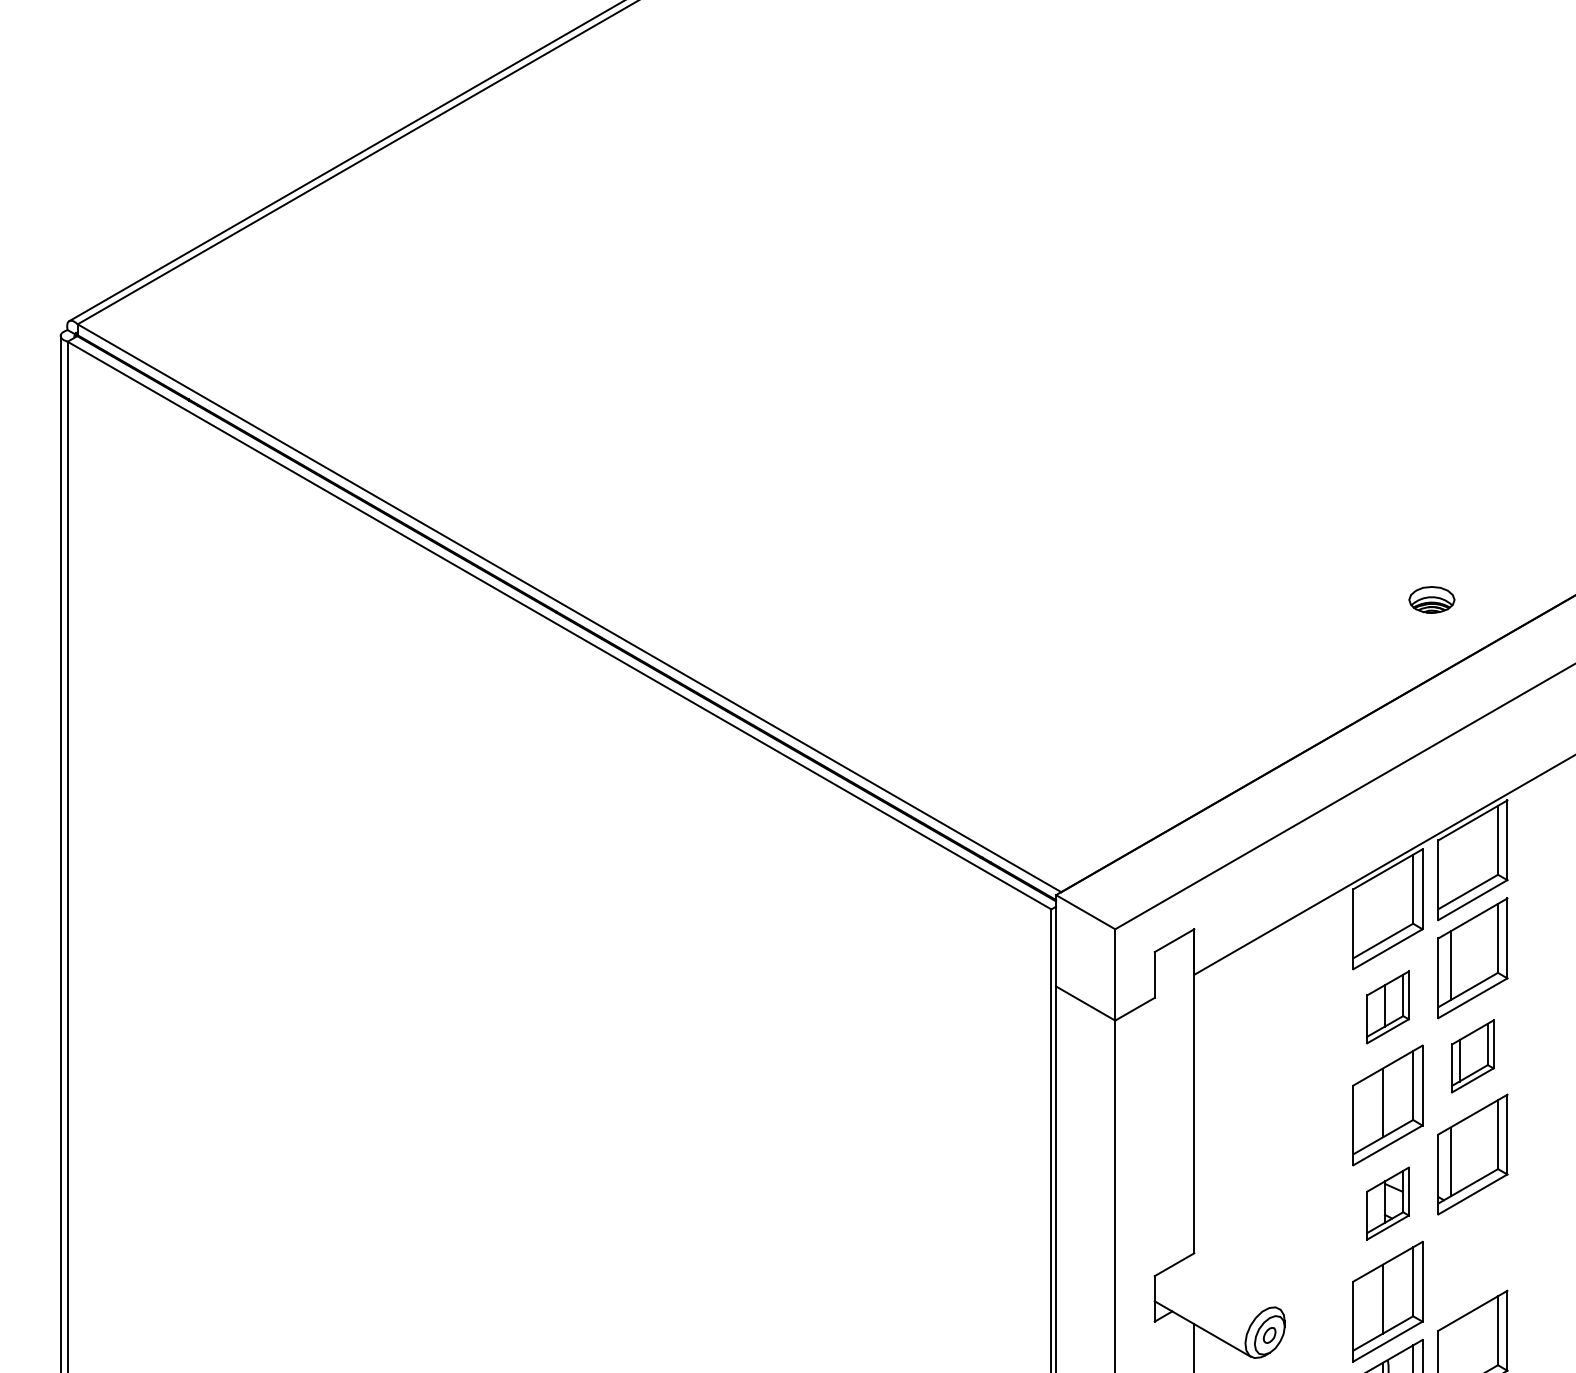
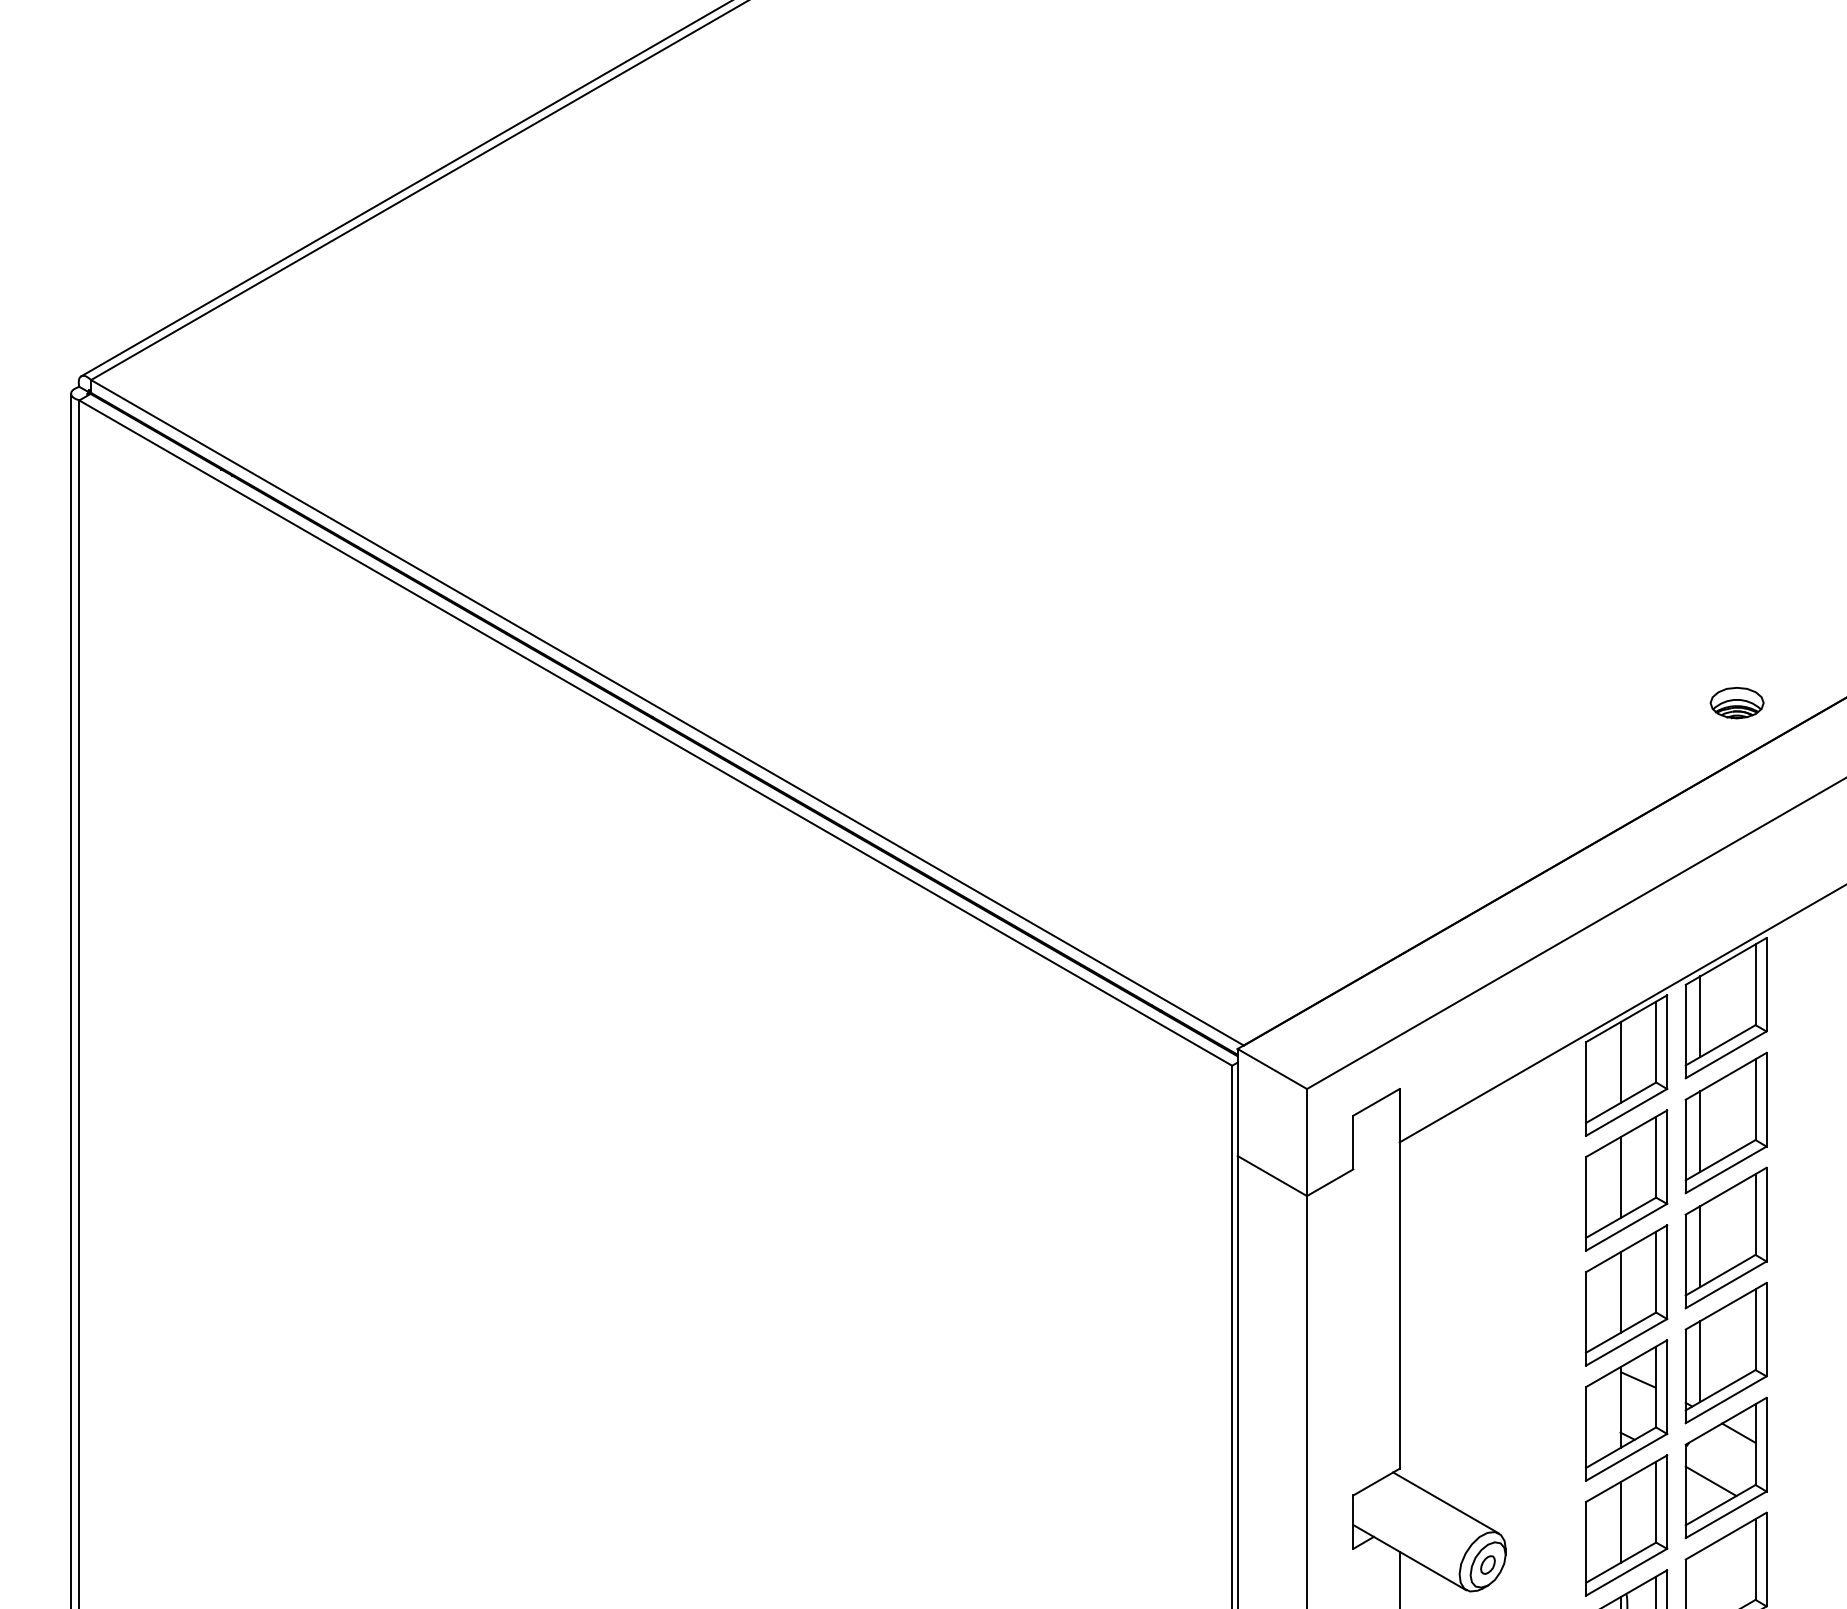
part: (1431, 600) -> (1736, 703), moved
line: (1451, 867) -> (1700, 1016), added
line: (1382, 906) -> (1620, 1062), added
part: (1387, 1007) -> (1626, 1180), size x1.67
part: (1472, 1055) -> (1725, 1237), size x1.67
part: (1387, 1203) -> (1626, 1410), size x1.67
part: (1472, 1252) -> (1725, 1467), added
line: (1233, 1282) -> (1445, 1502), added

